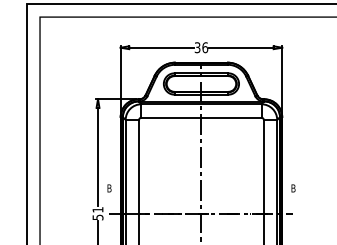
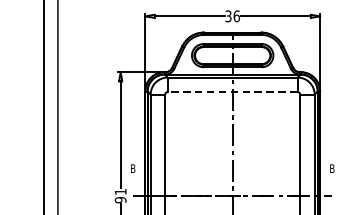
line: (200, 117) -> (231, 91), solid -> dashed
text: (97, 217) -> (120, 200), 51 -> 91

